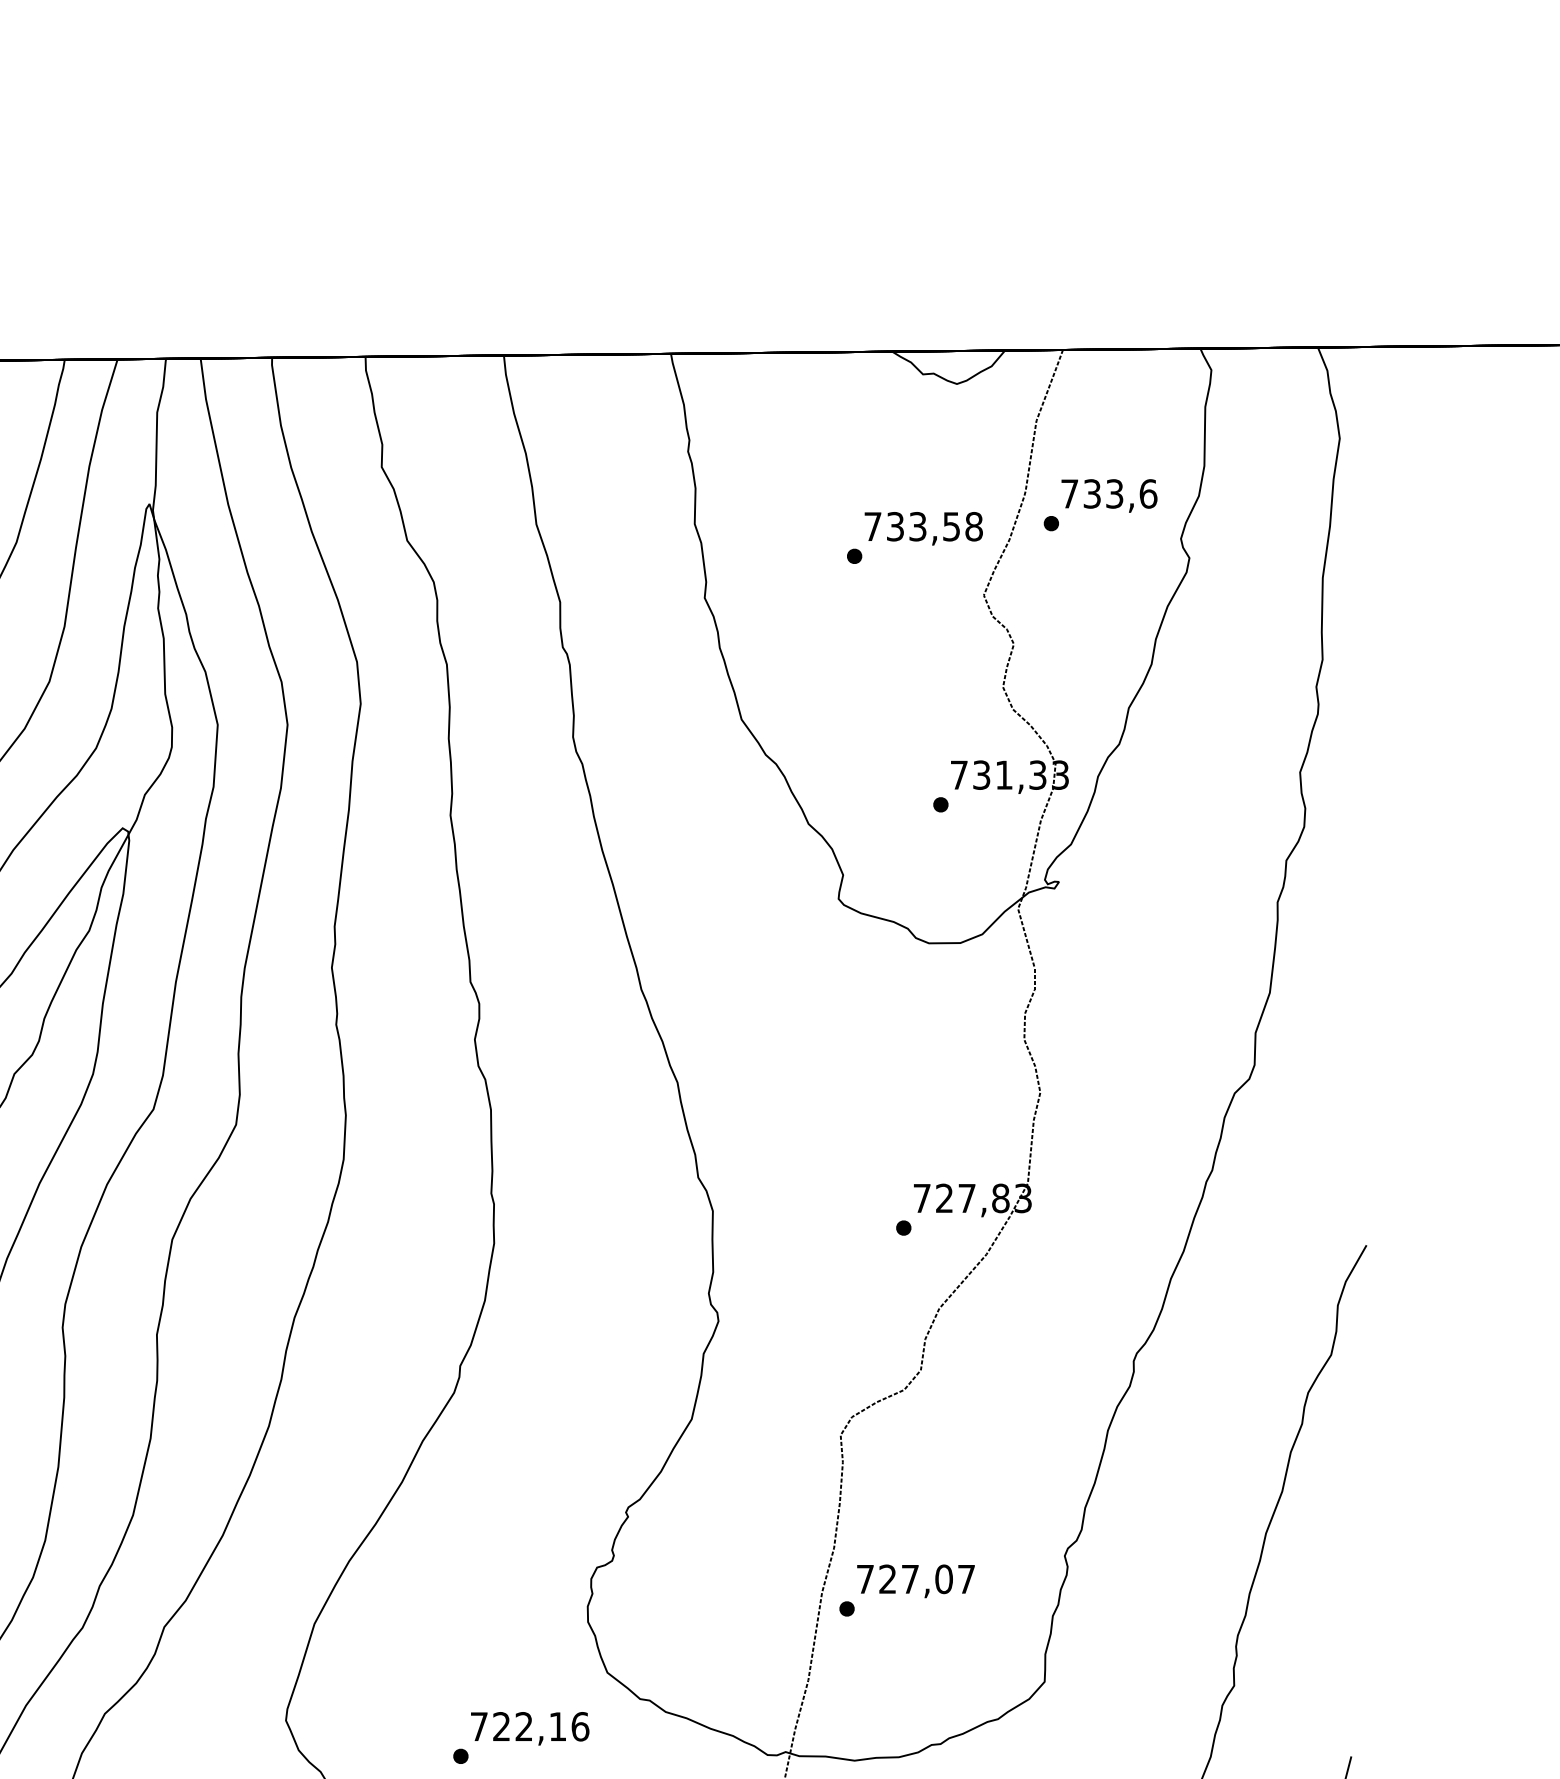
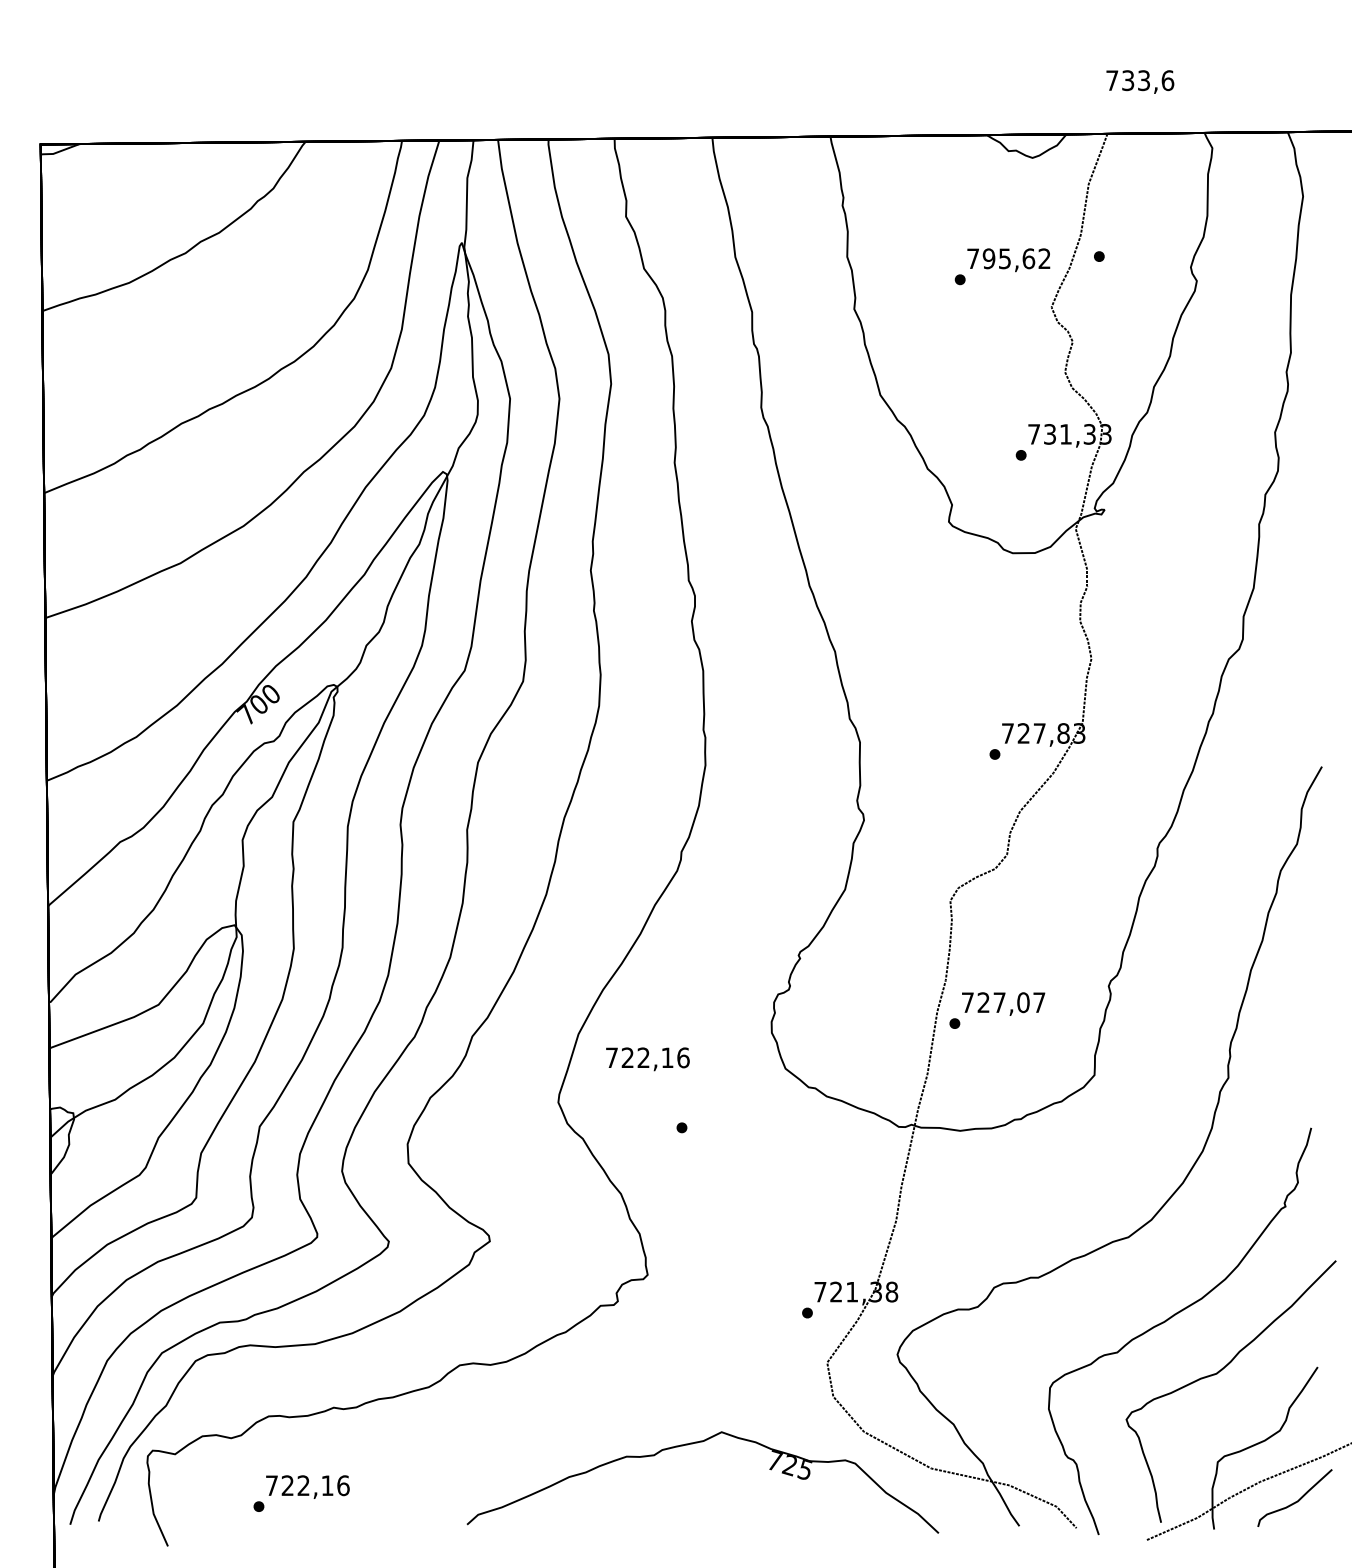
text: (1109, 495) -> (1140, 81), moved
text: (934, 526) -> (1016, 258), 733,58 -> 795,62
text: (529, 1729) -> (647, 1059), moved

